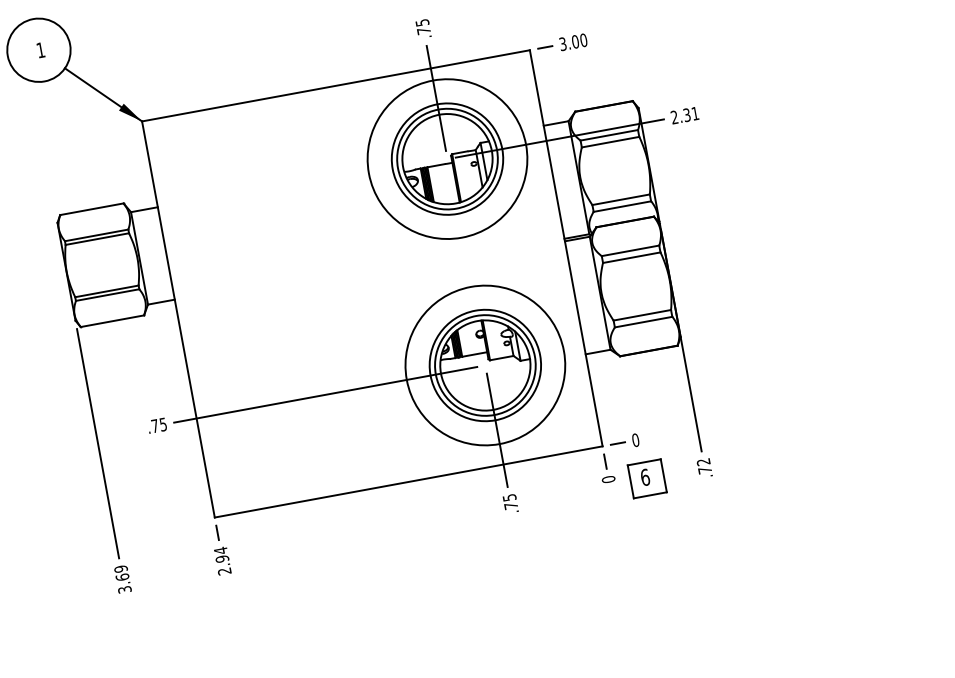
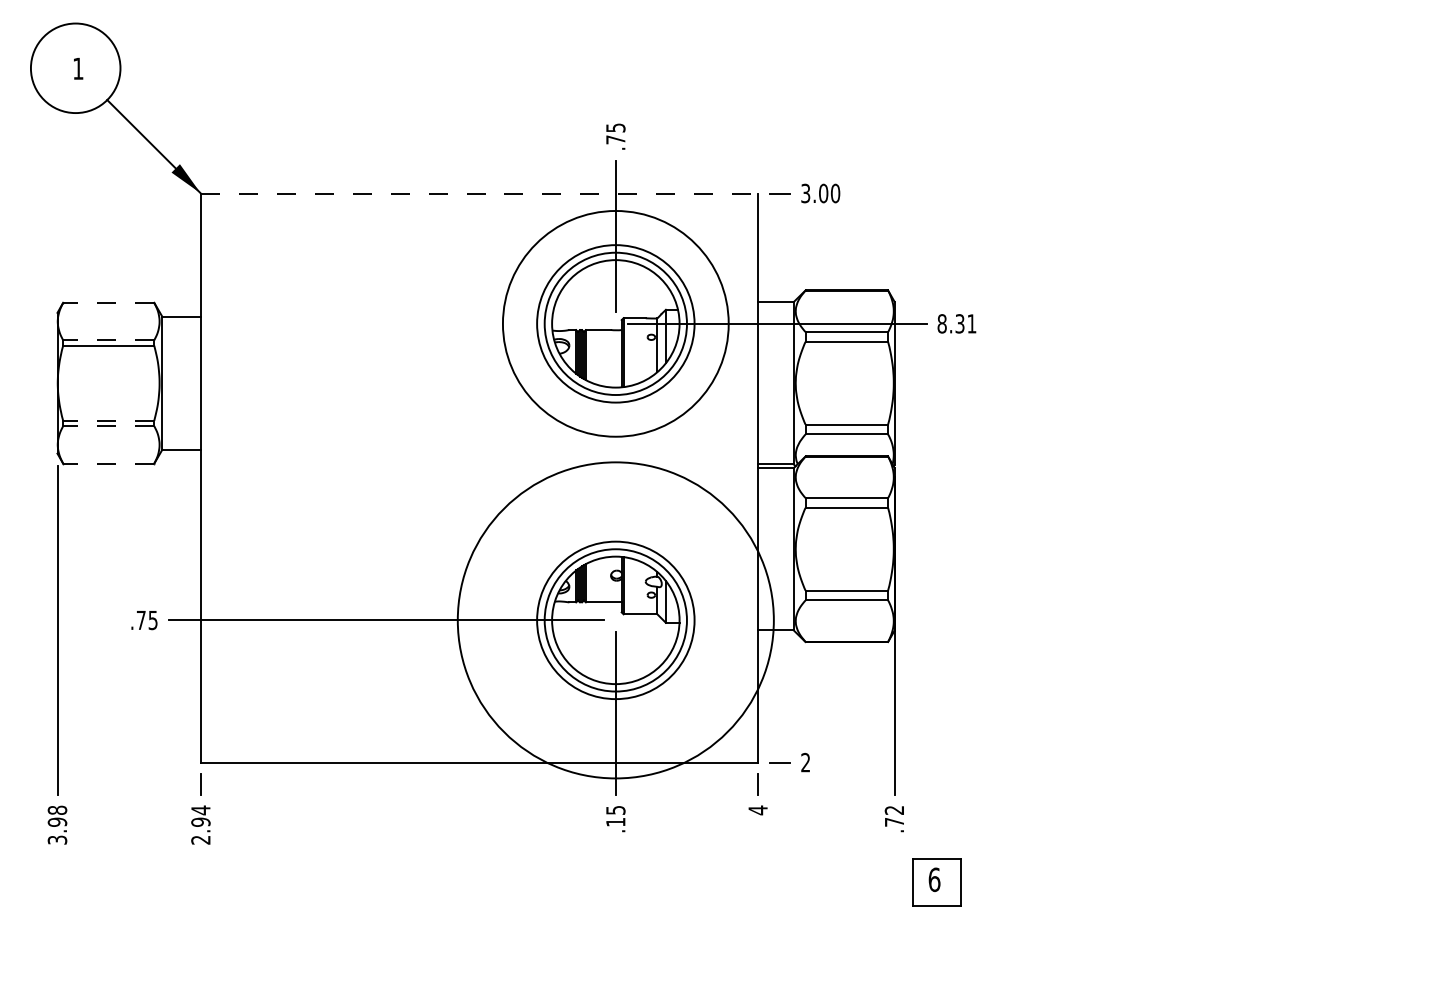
line: (335, 85) -> (479, 193), solid -> dashed
text: (674, 117) -> (941, 323), 2.31 -> 8.31
line: (91, 209) -> (108, 302), solid -> dashed
line: (96, 235) -> (108, 340), solid -> dashed
line: (106, 291) -> (108, 420), solid -> dashed
line: (107, 295) -> (108, 426), solid -> dashed
line: (112, 321) -> (108, 463), solid -> dashed
circle: (485, 365) -> (615, 620), size x1.4
text: (635, 440) -> (805, 762), 0 -> 2
text: (608, 479) -> (757, 810), 0 -> 4
part: (646, 479) -> (936, 882), moved
text: (510, 506) -> (615, 822), .75 -> .15
text: (121, 572) -> (57, 815), 3.69 -> 3.98

